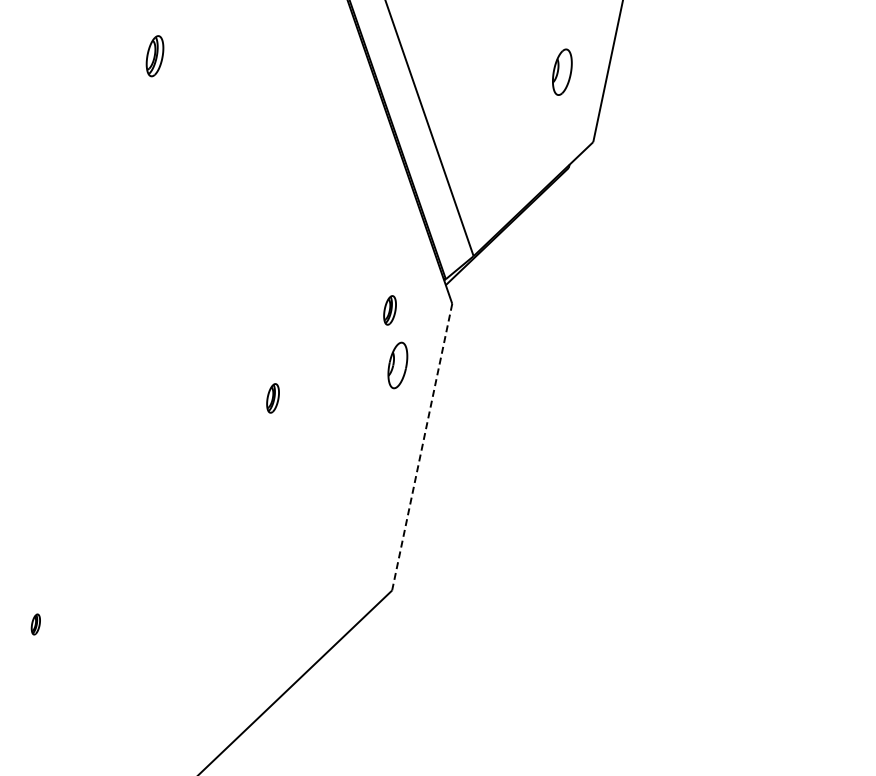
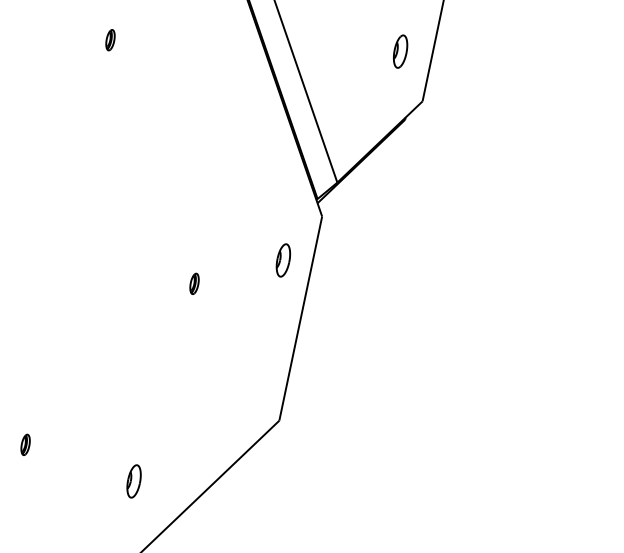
part: (154, 55) -> (110, 39), size x0.71
part: (389, 310) -> (277, 221), removed
line: (422, 447) -> (300, 318), dashed -> solid
part: (35, 624) -> (25, 444), size x1.43
part: (187, 675) -> (133, 481), added

